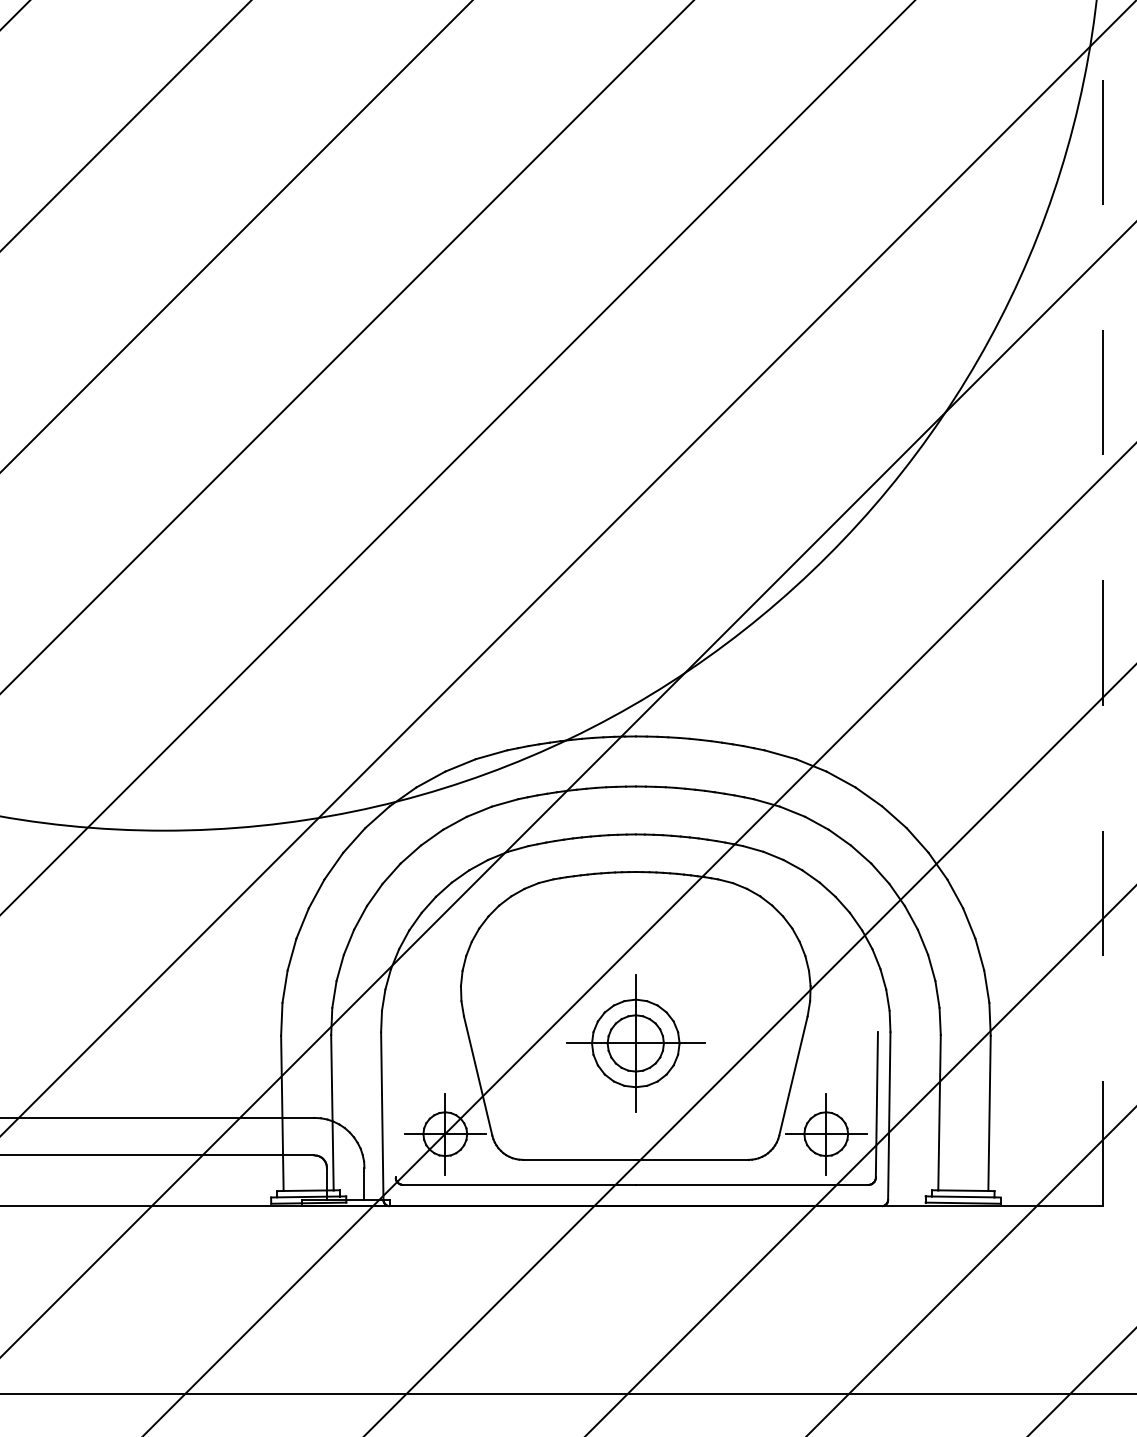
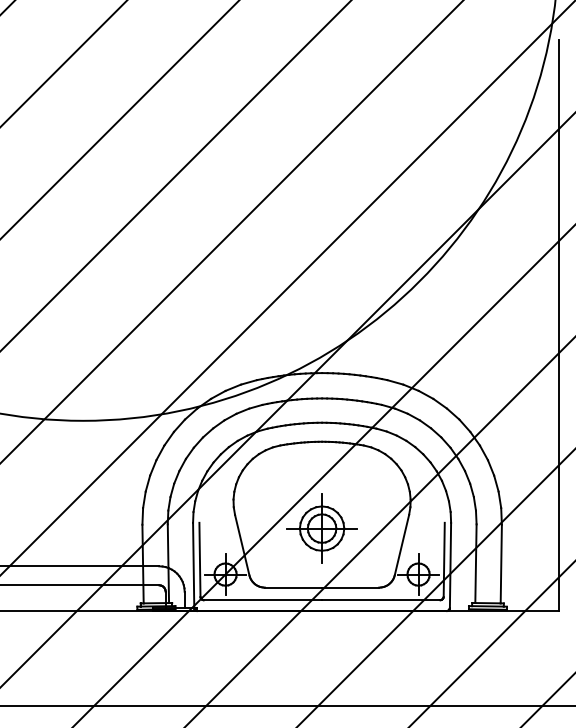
line: (1102, 644) -> (558, 326), dashed -> solid
line: (393, 1104) -> (199, 559), added

